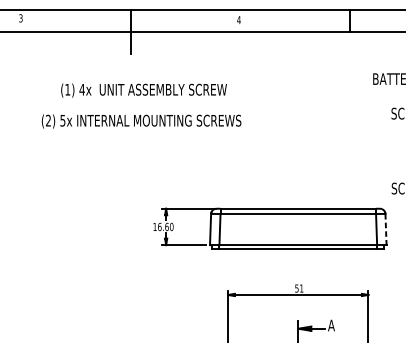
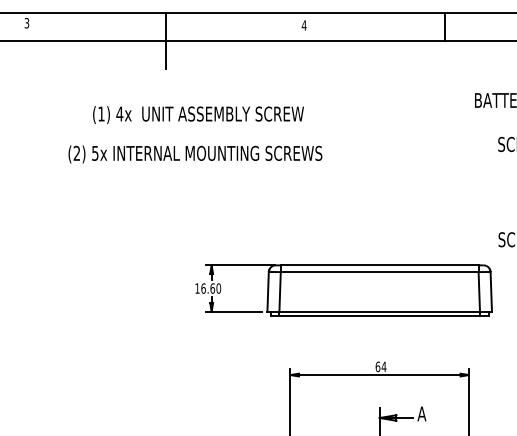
text: (141, 105) -> (195, 134), moved
line: (386, 229) -> (491, 291), dashed -> solid
text: (298, 288) -> (380, 366), 51 -> 64

